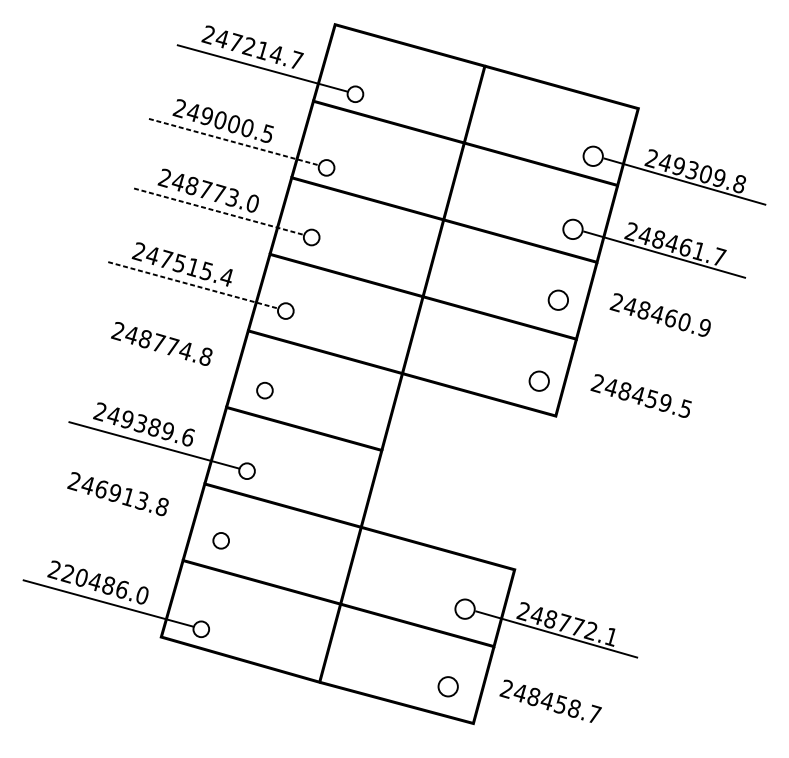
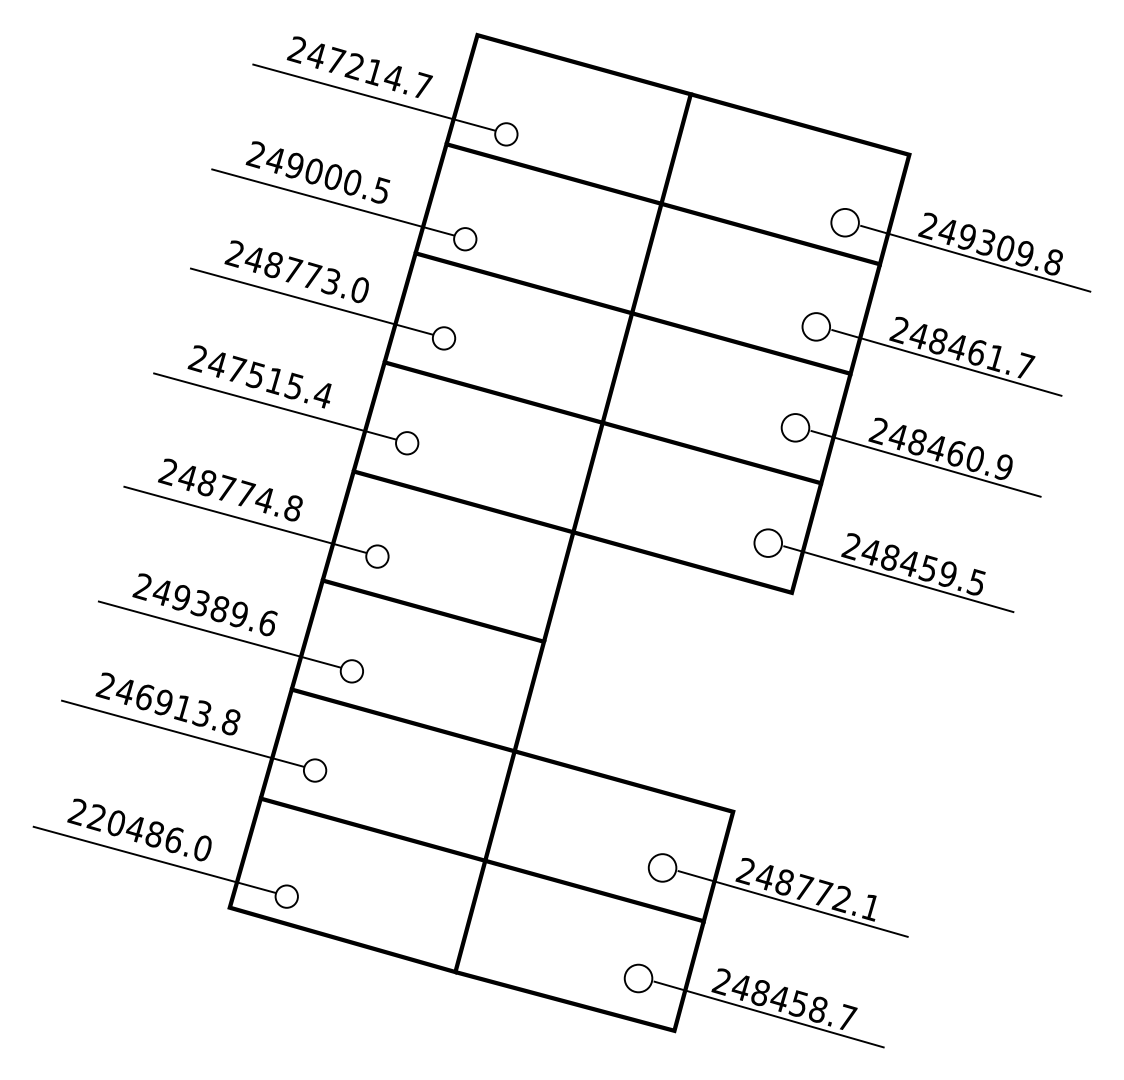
line: (234, 142) -> (333, 202), dashed -> solid
line: (219, 211) -> (312, 301), dashed -> solid
line: (193, 285) -> (275, 406), dashed -> solid
line: (649, 325) -> (925, 463), added
line: (172, 364) -> (245, 519), added
line: (630, 406) -> (898, 579), added
line: (128, 514) -> (182, 733), added
line: (539, 712) -> (768, 1014), added

